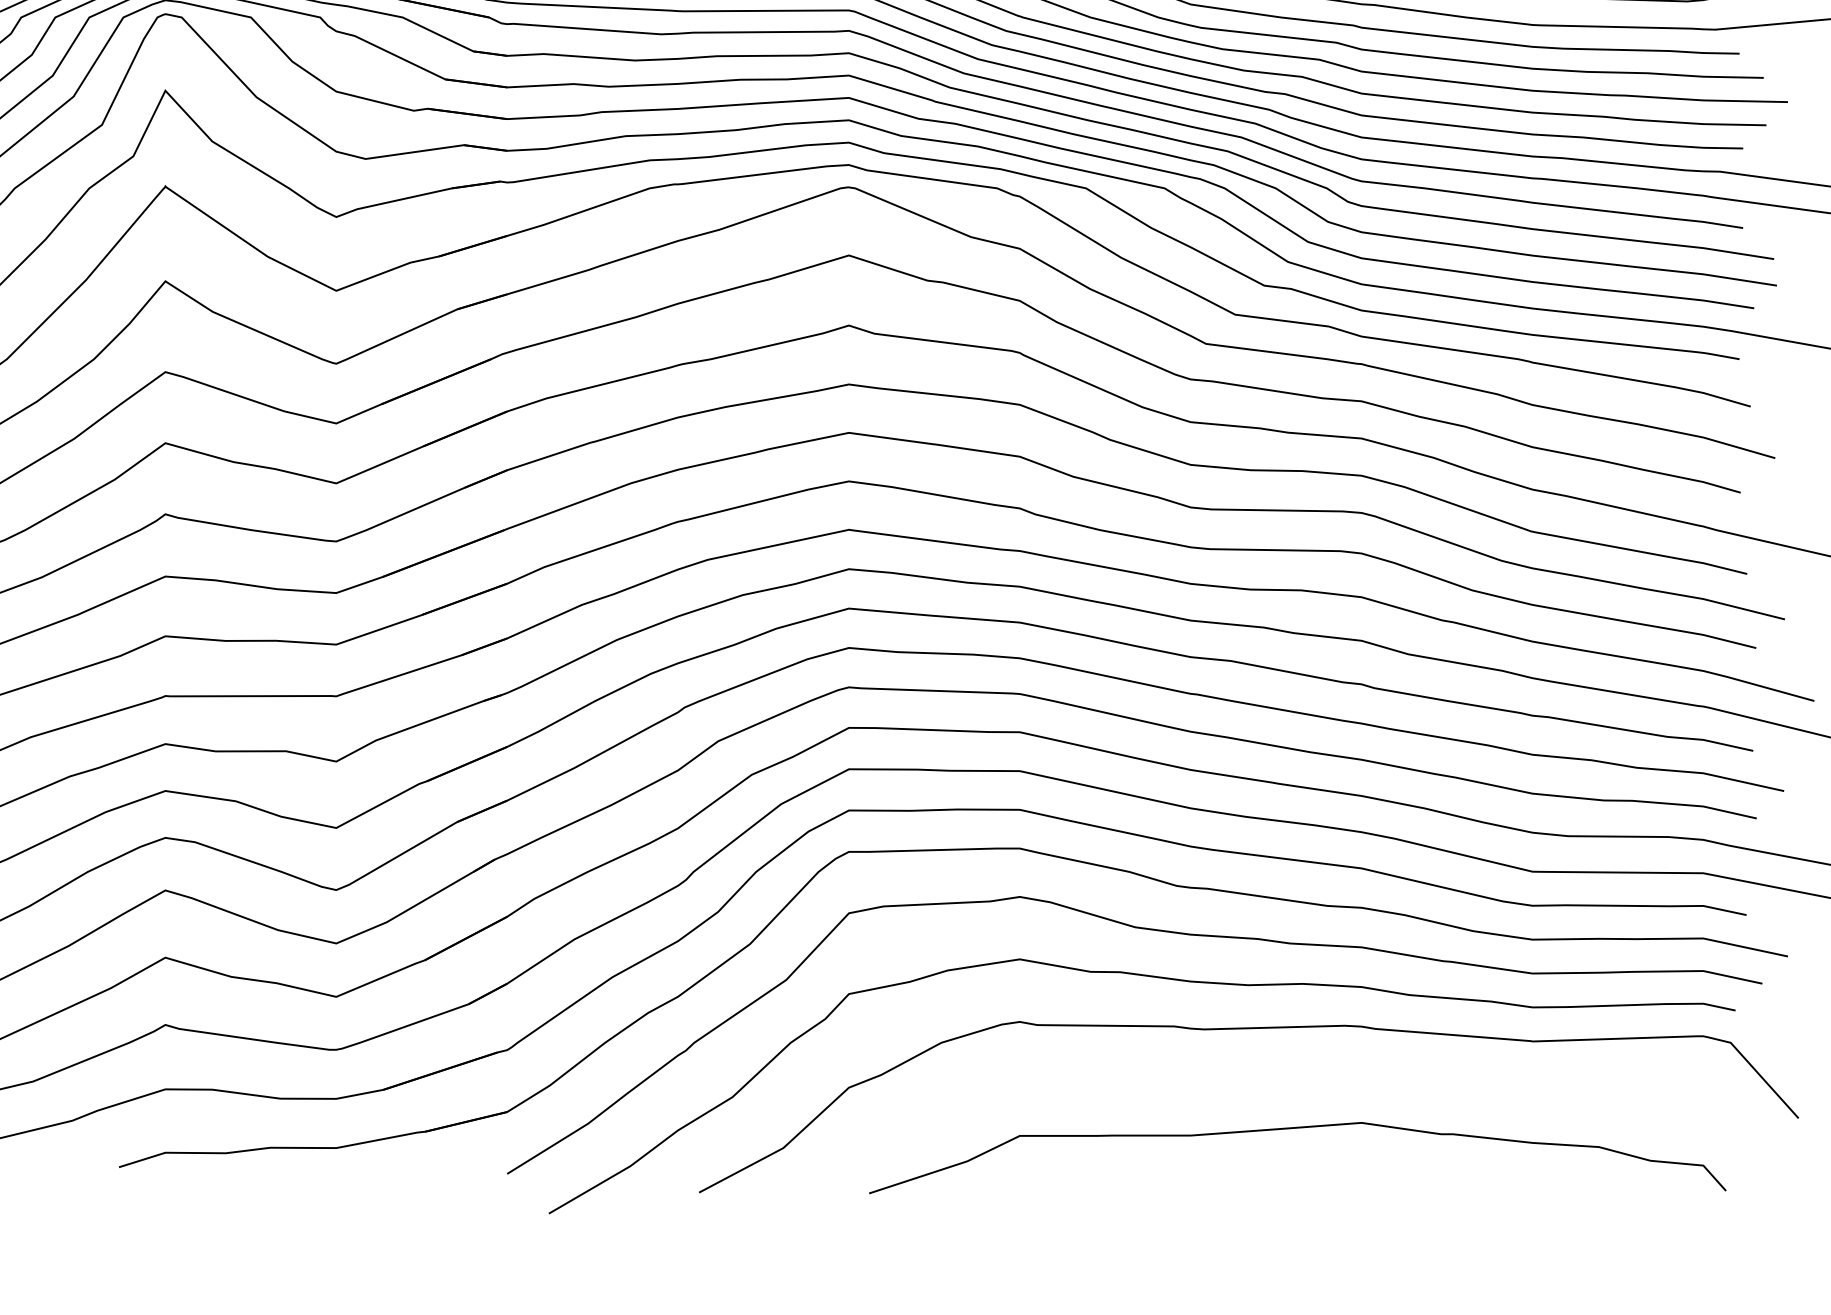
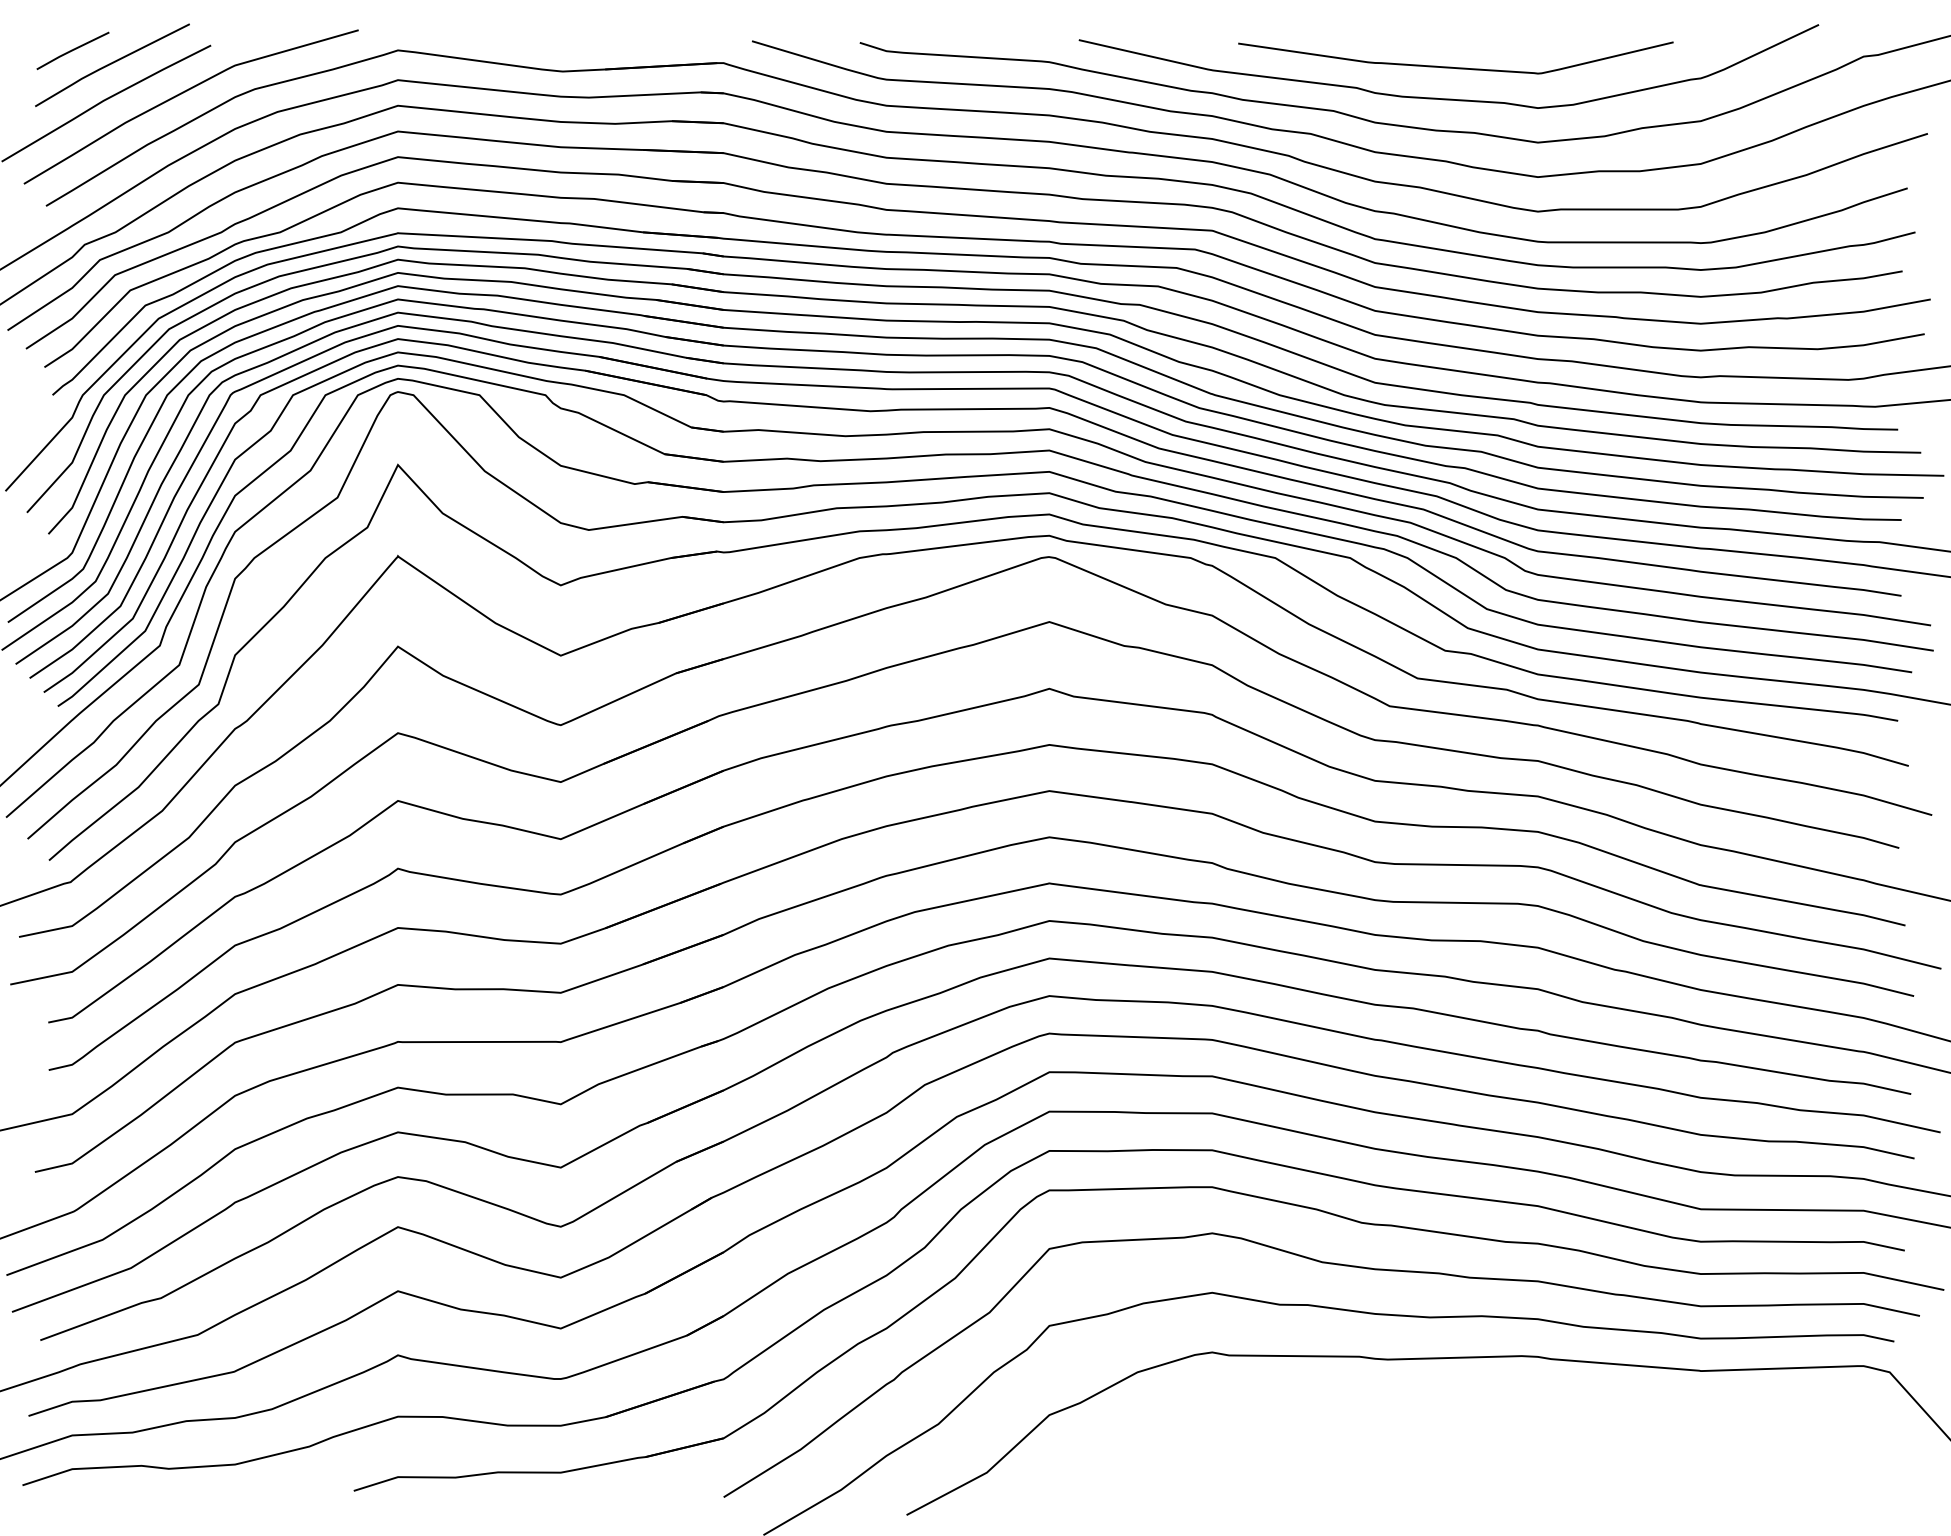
curve: (1297, 1129) -> (1476, 1454), removed

